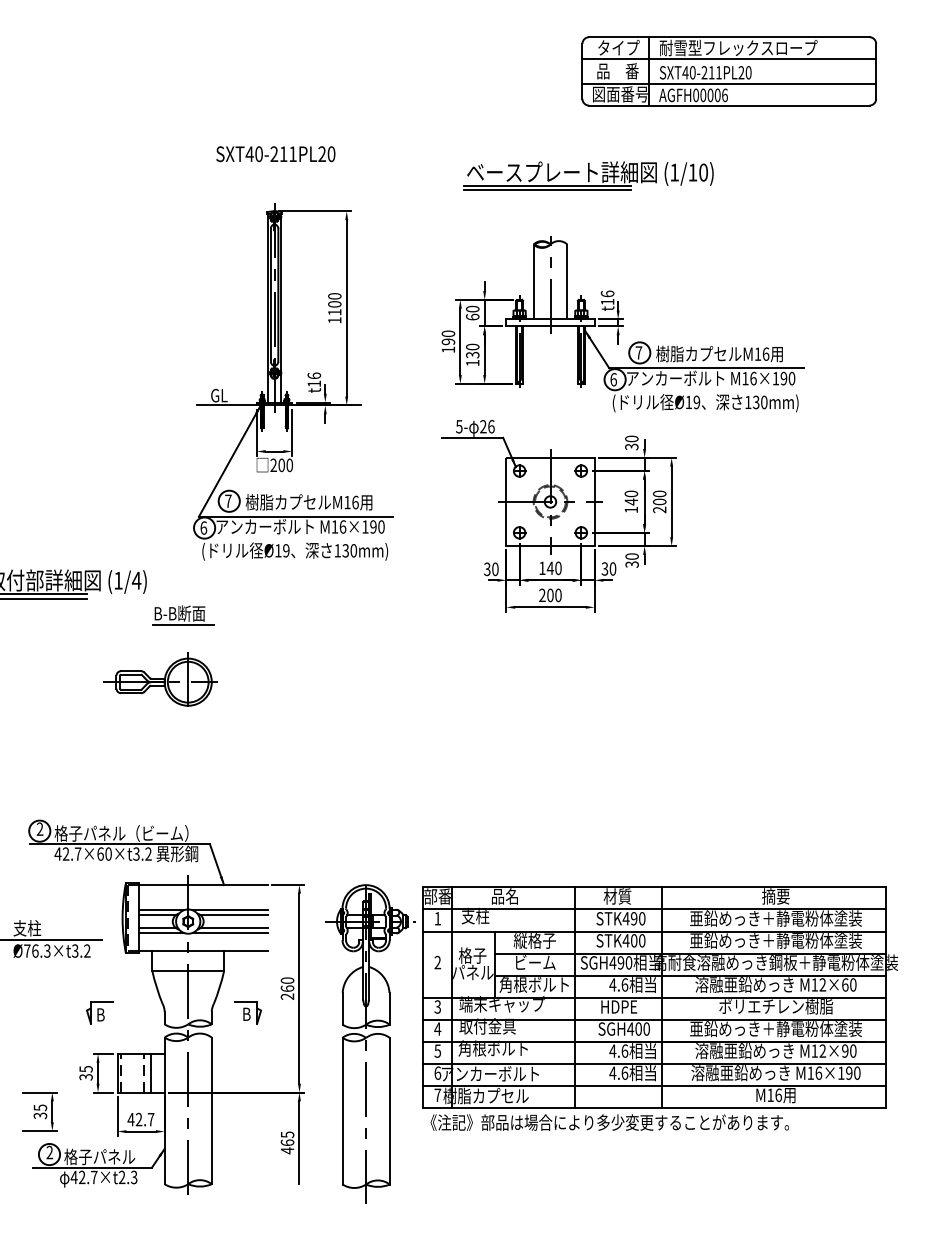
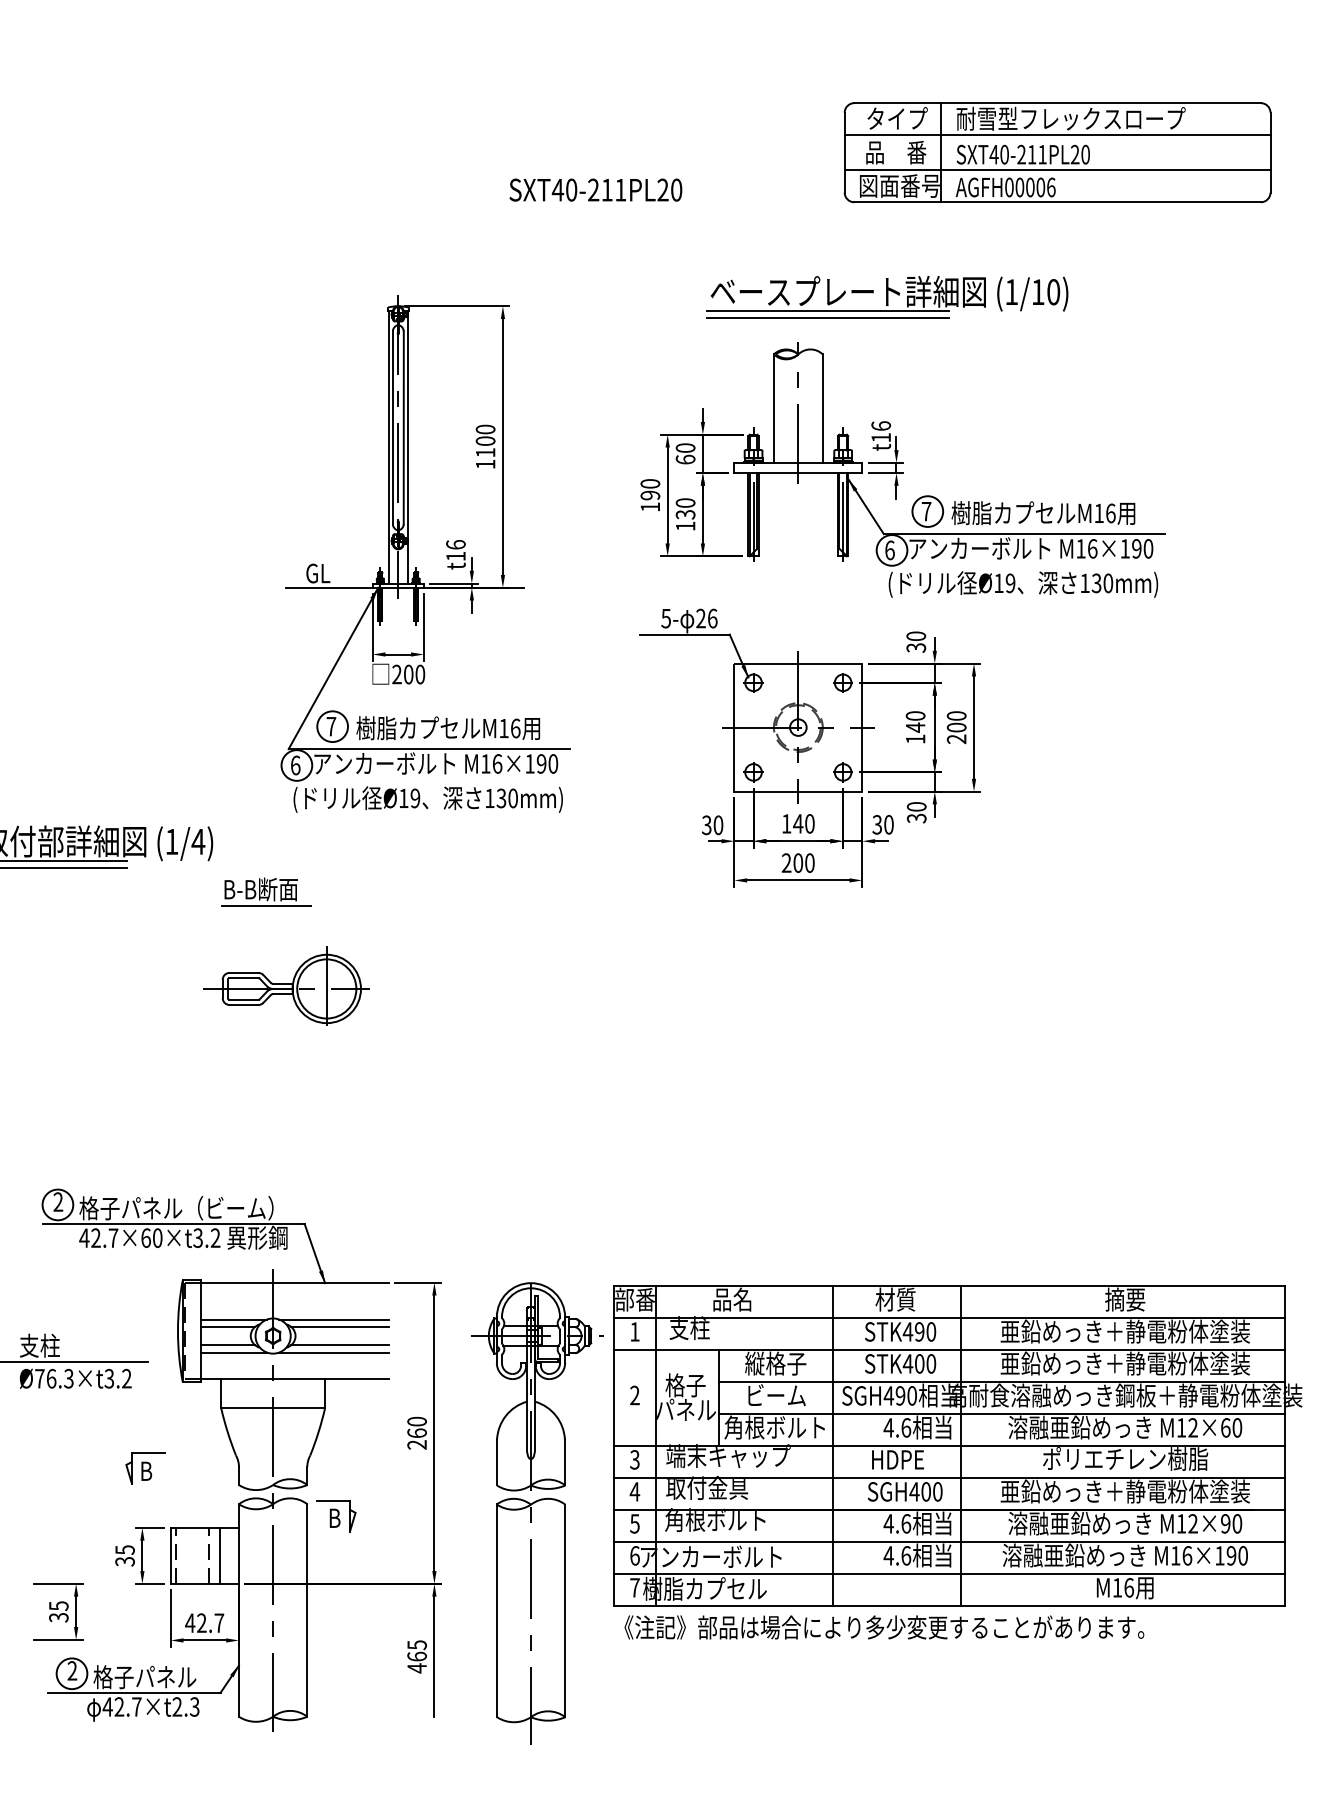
part: (728, 71) -> (1056, 152), moved
text: (275, 154) -> (595, 190), moved
part: (588, 175) -> (886, 296), moved
part: (160, 679) -> (286, 985), moved
part: (247, 1012) -> (335, 1515), moved

